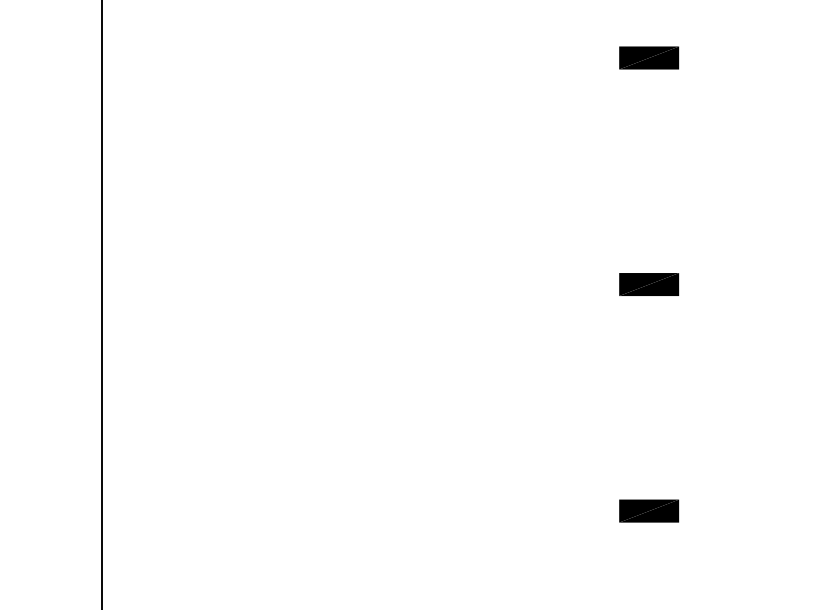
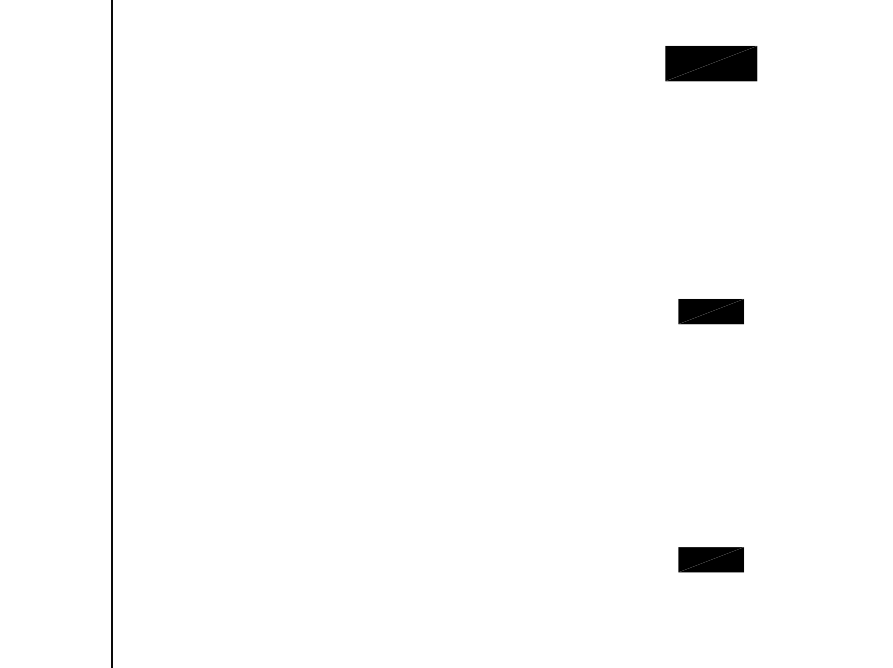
part: (648, 57) -> (710, 62), size x1.4

